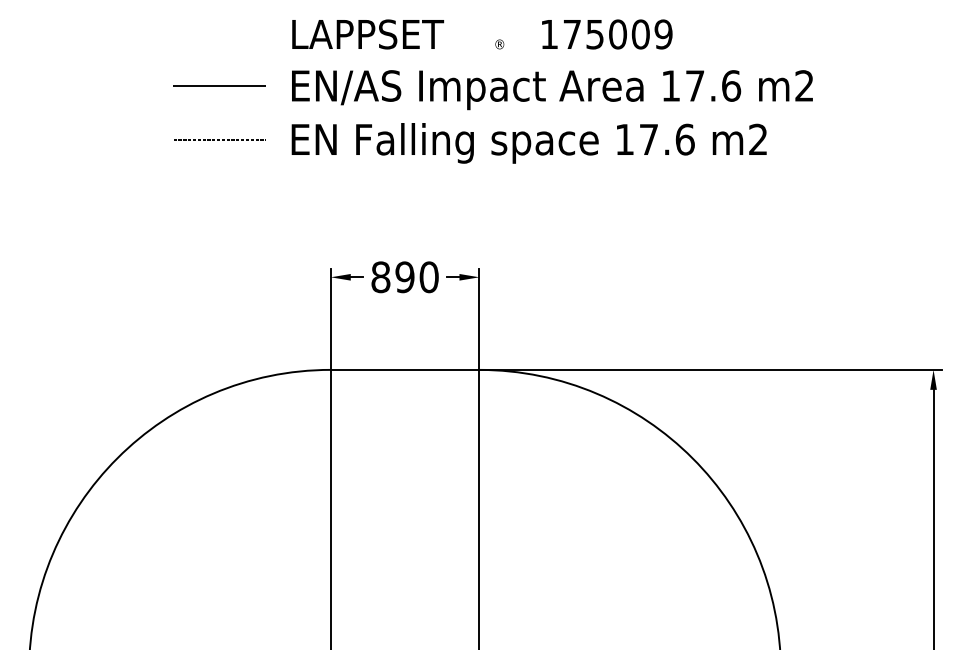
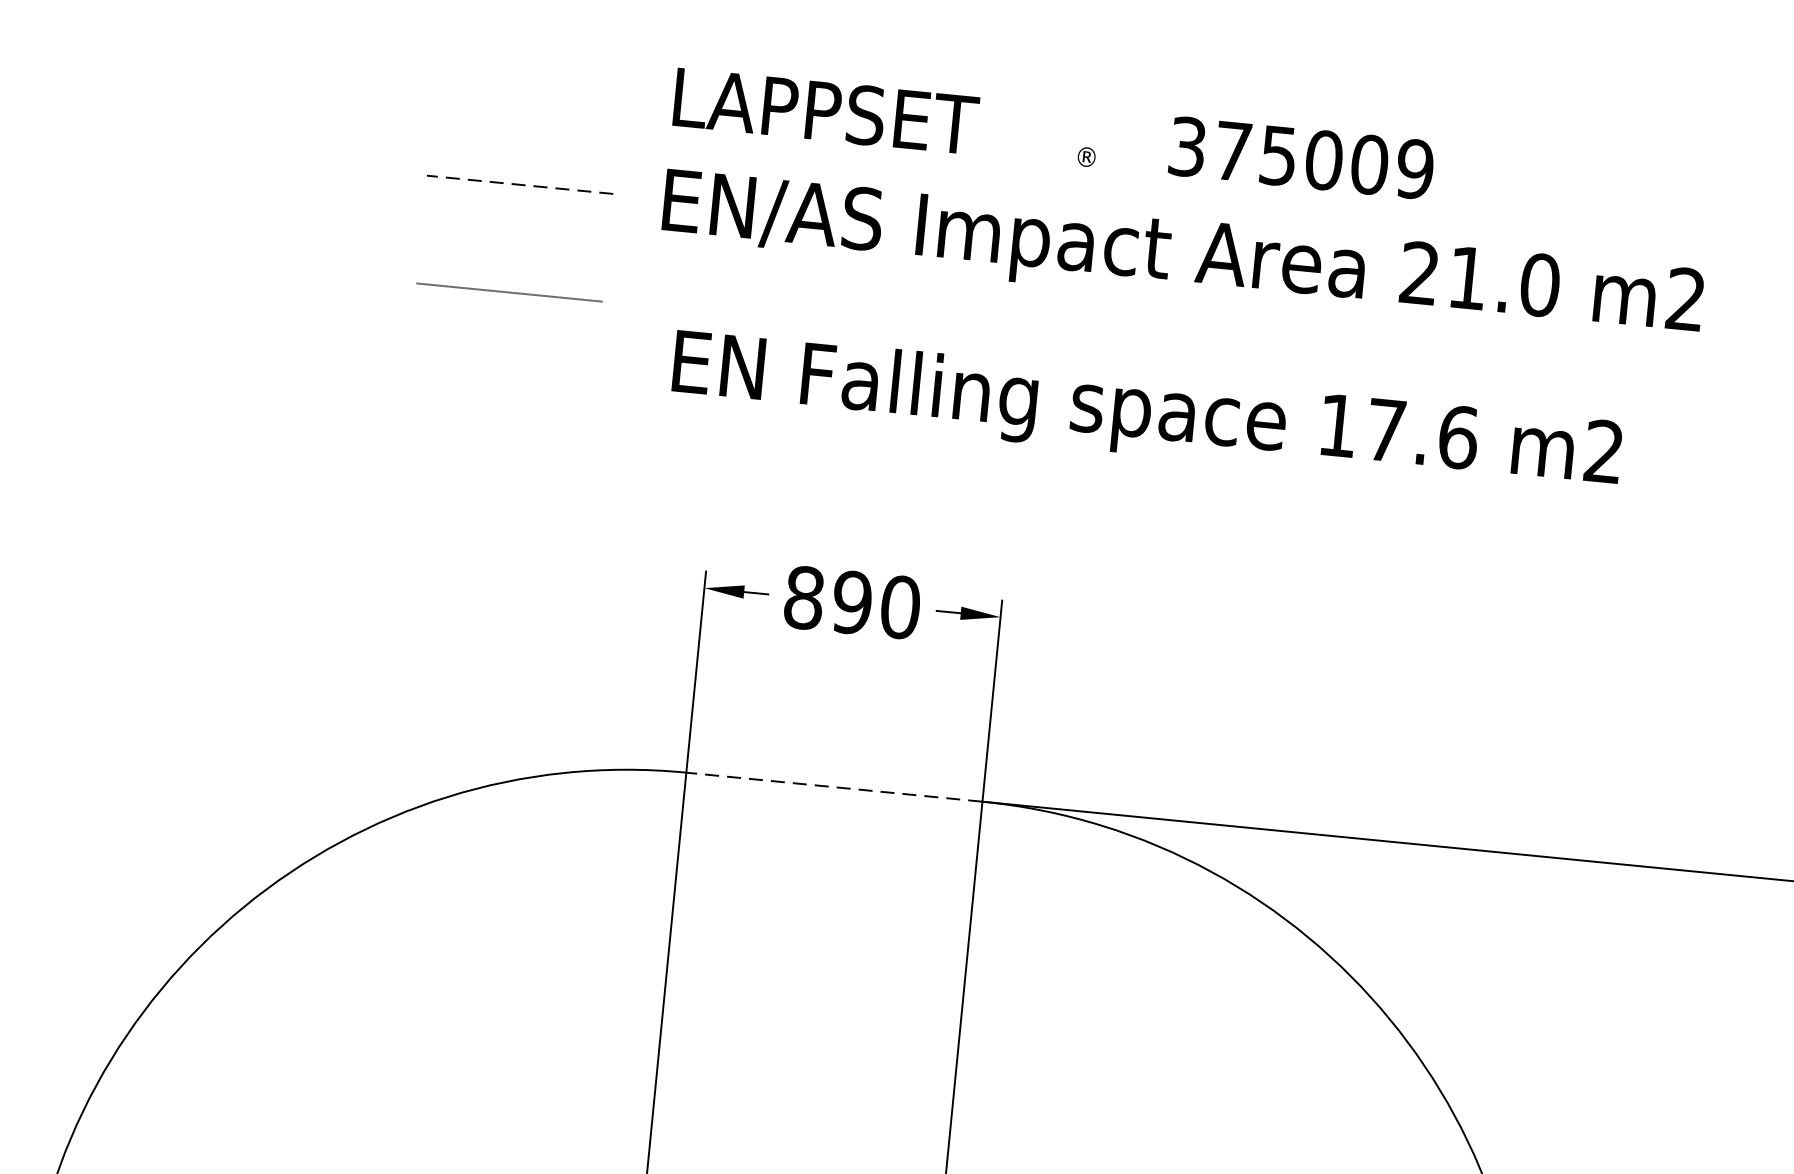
text: (548, 34) -> (1185, 146), 175009 -> 375009
line: (219, 85) -> (520, 184), solid -> dashed
text: (701, 85) -> (1480, 278), 17.6 -> 21.0
text: (528, 143) -> (1145, 414), moved
line: (404, 369) -> (833, 786), solid -> dashed

